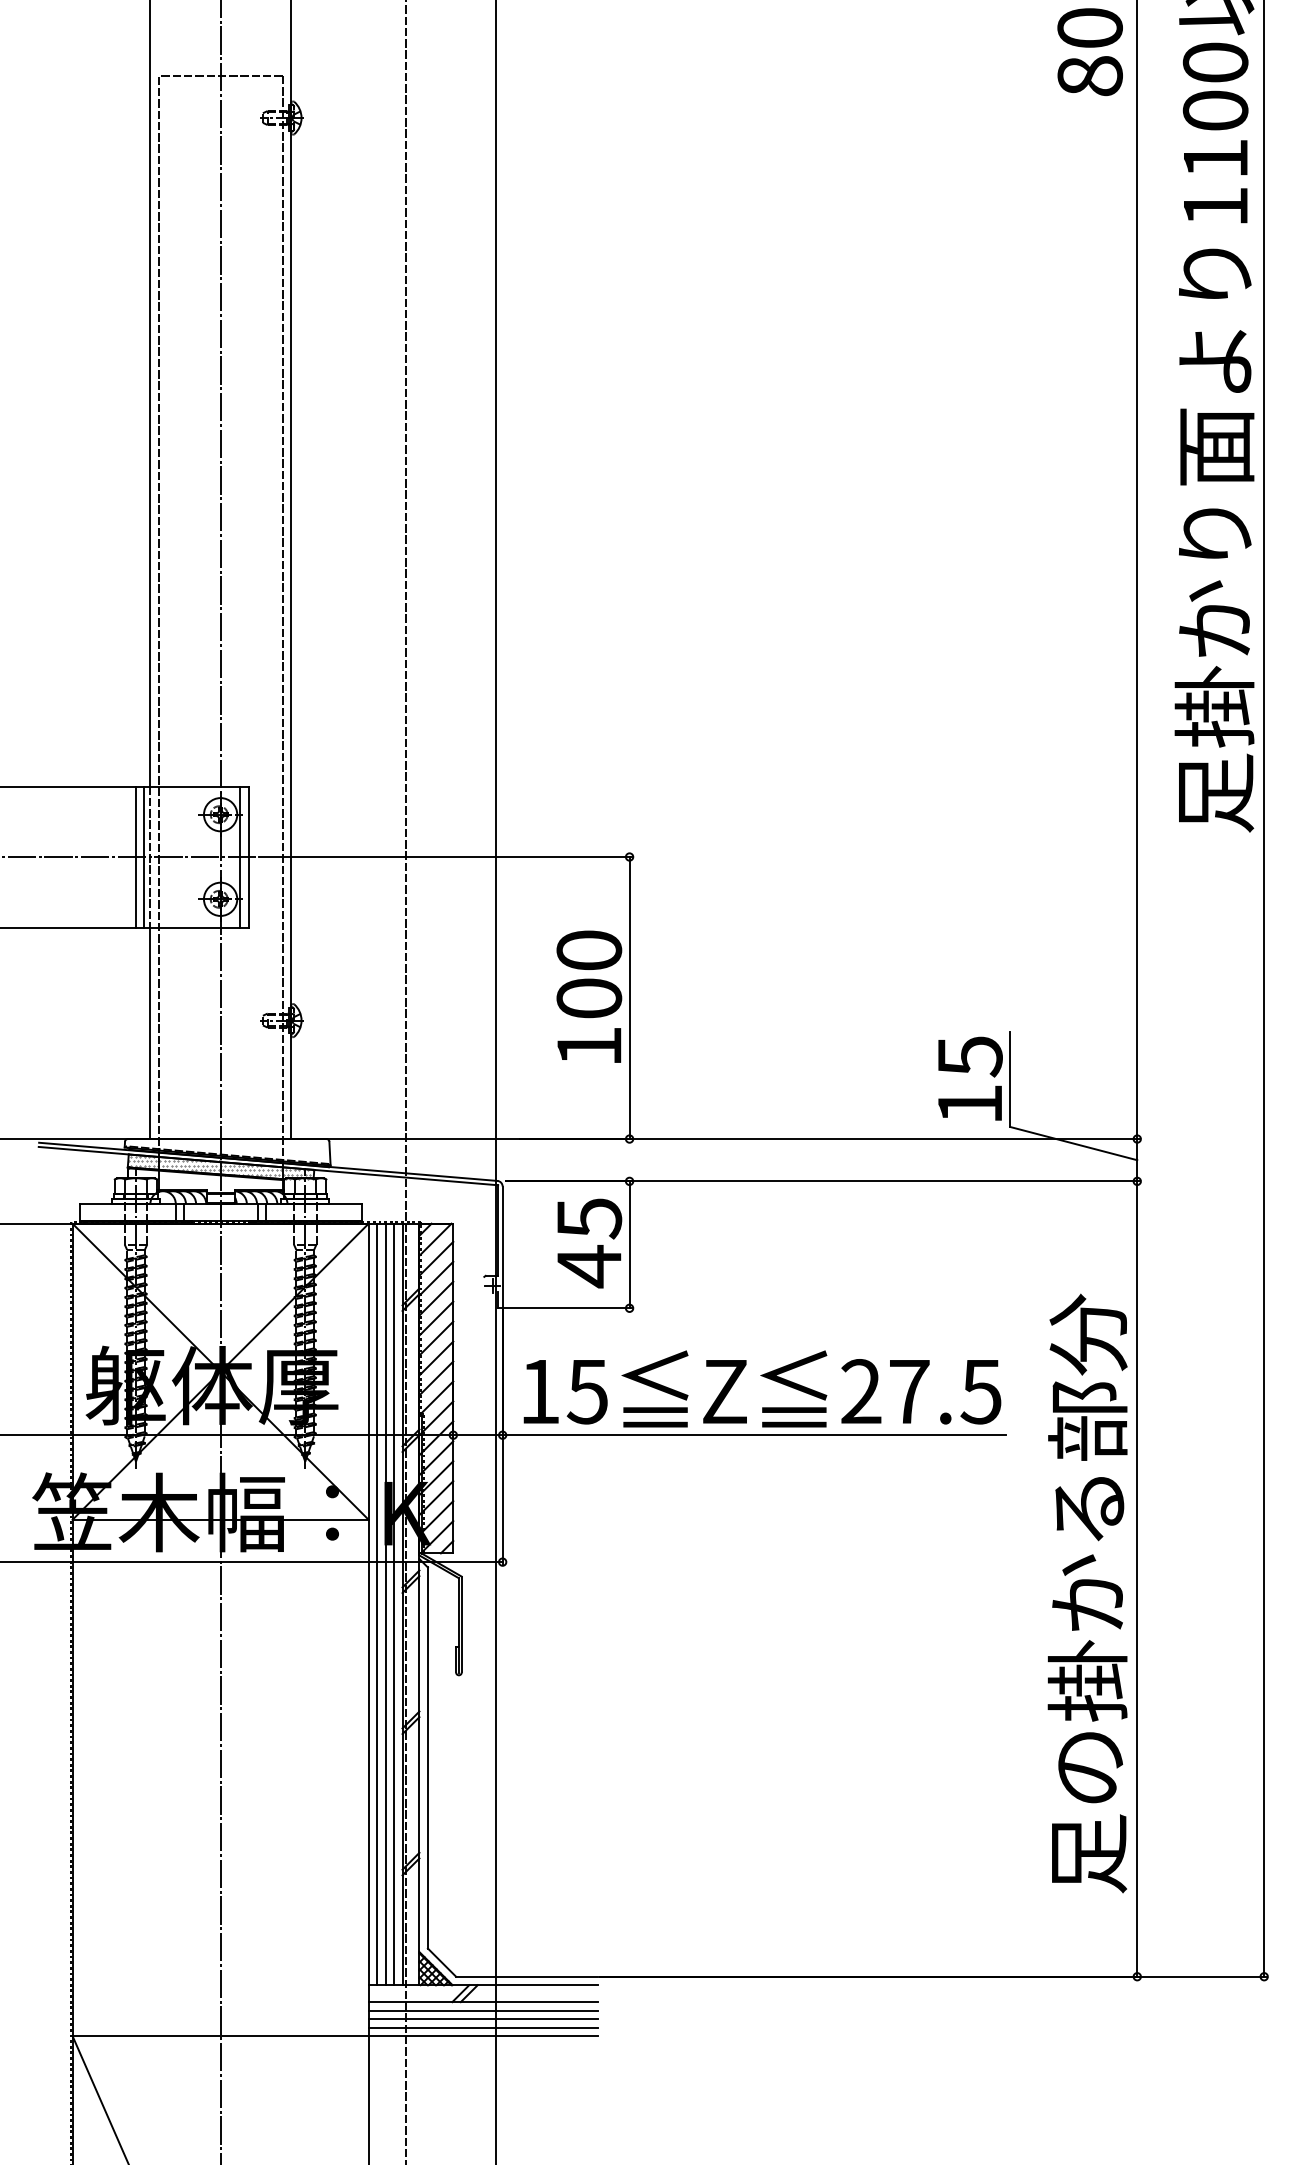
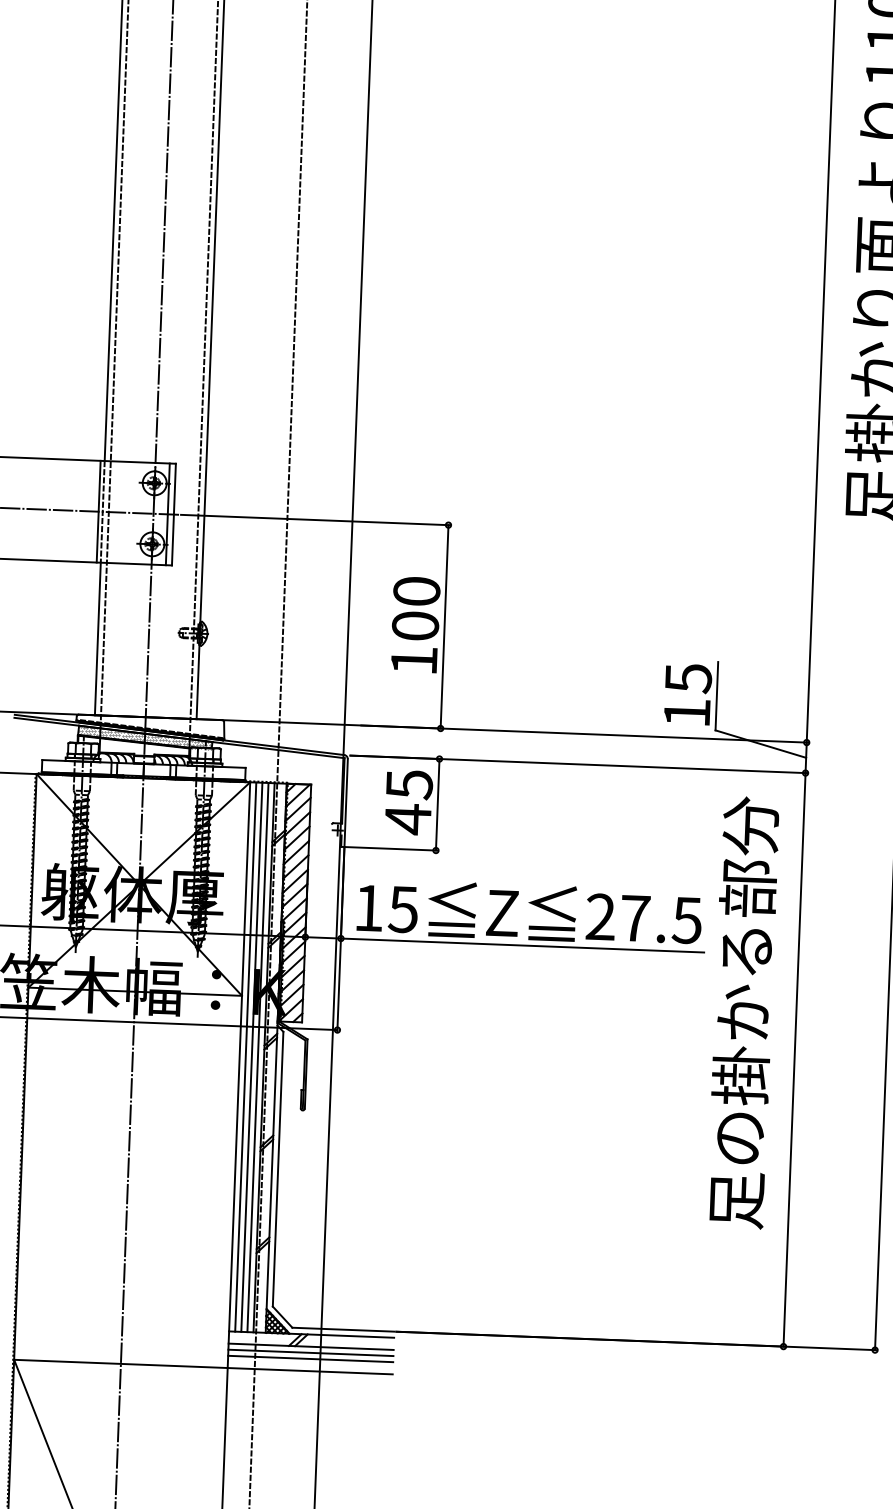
line: (136, 856) -> (92, 511), removed
text: (1087, 1593) -> (743, 1012), moved
line: (482, 2027) -> (310, 1365), removed

